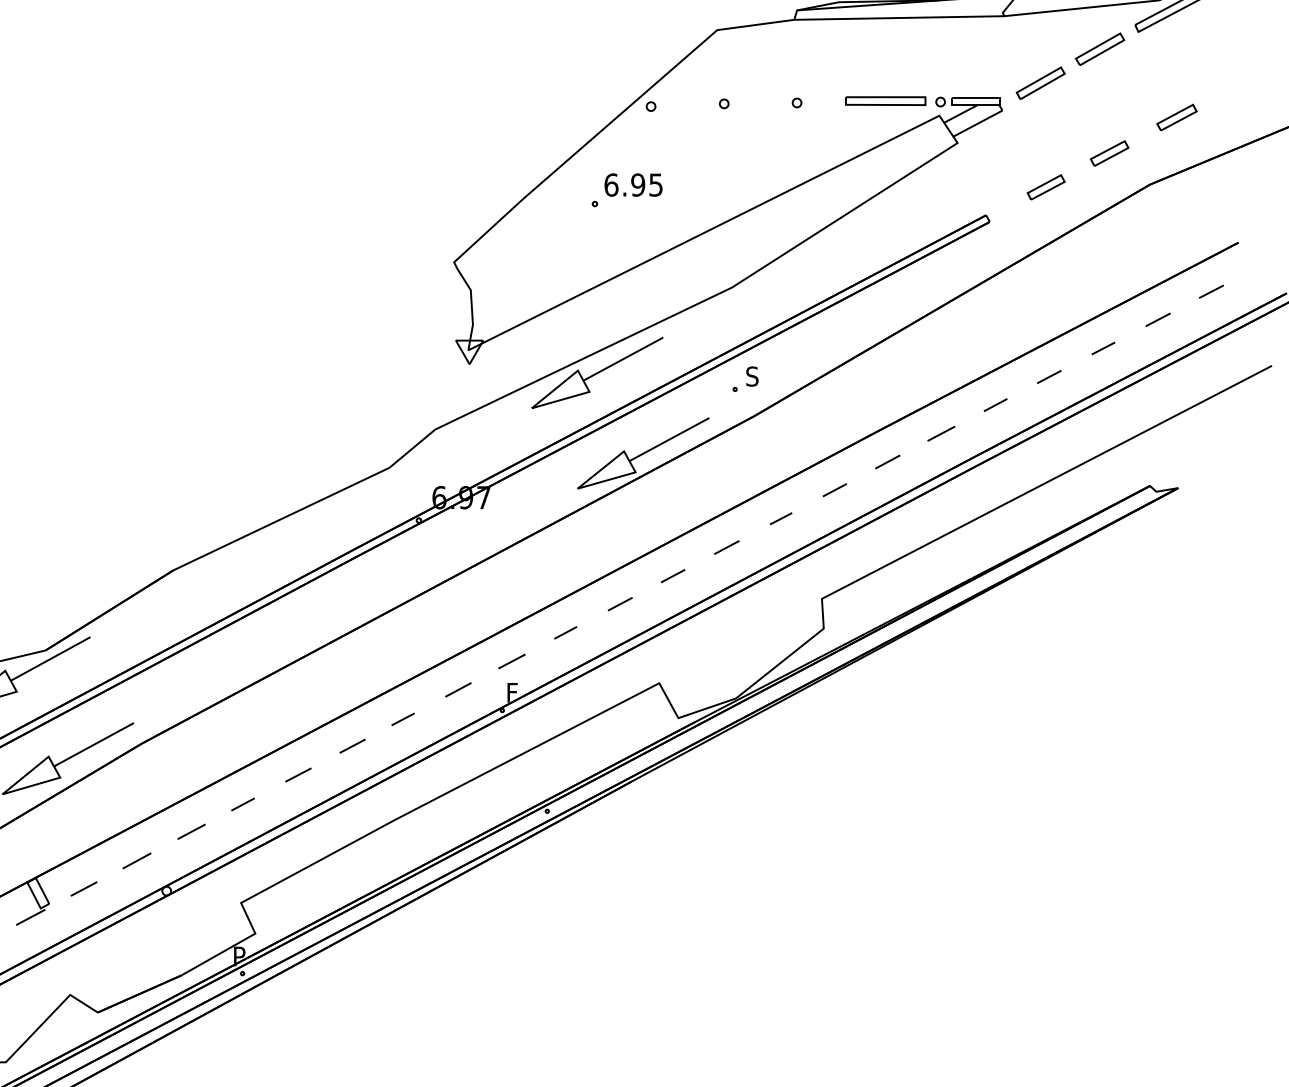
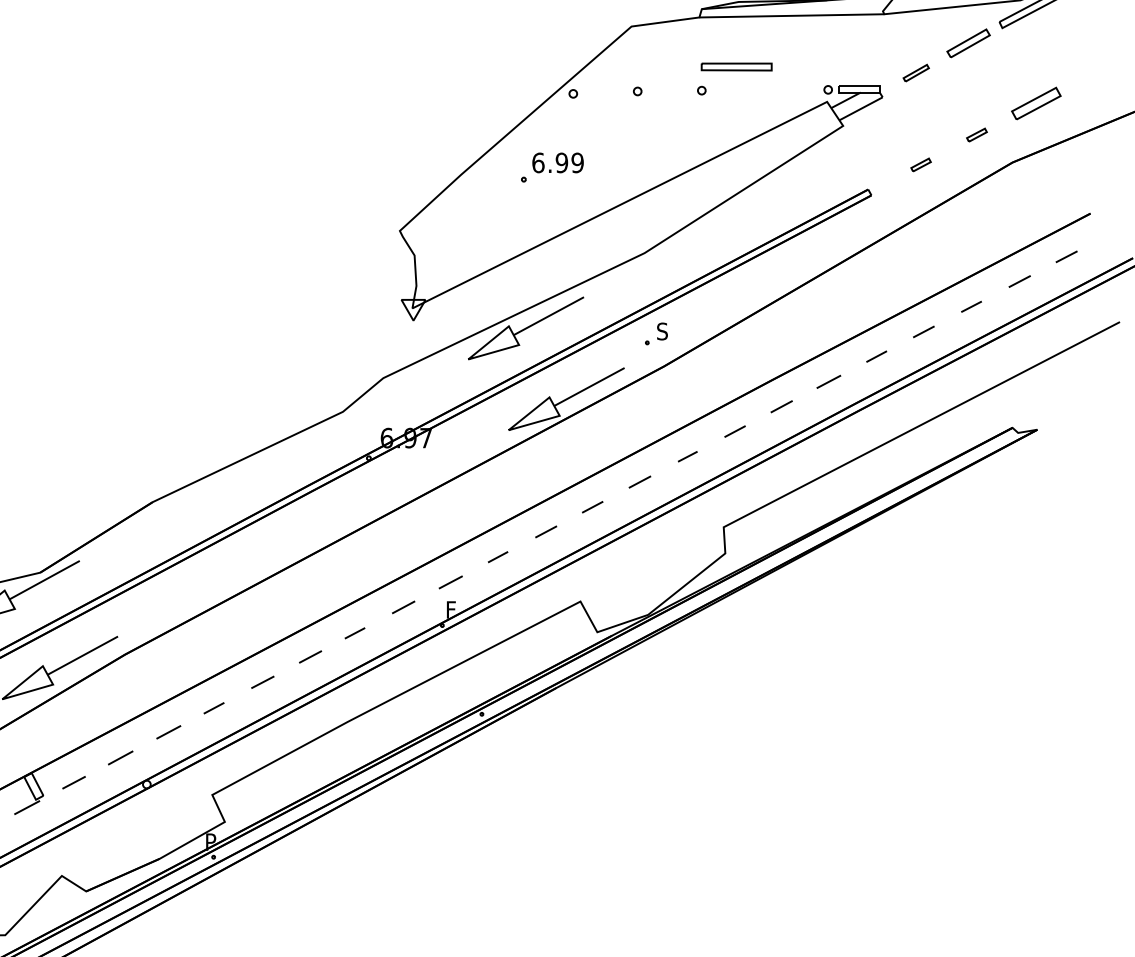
part: (1040, 82) -> (916, 72), size x0.6
part: (885, 100) -> (736, 66), moved
part: (1176, 117) -> (1035, 103), size x1.4
part: (1109, 153) -> (976, 135), size x0.6
text: (655, 184) -> (577, 162), 6.95 -> 6.99
part: (1045, 187) -> (920, 165), size x0.6

